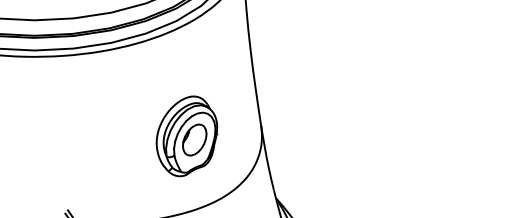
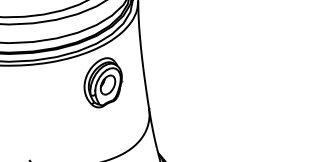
part: (187, 135) -> (103, 82), moved

